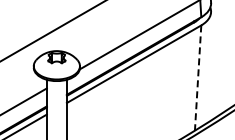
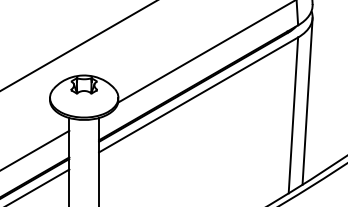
line: (207, 68) -> (307, 101), added
line: (198, 78) -> (293, 116), dashed -> solid

